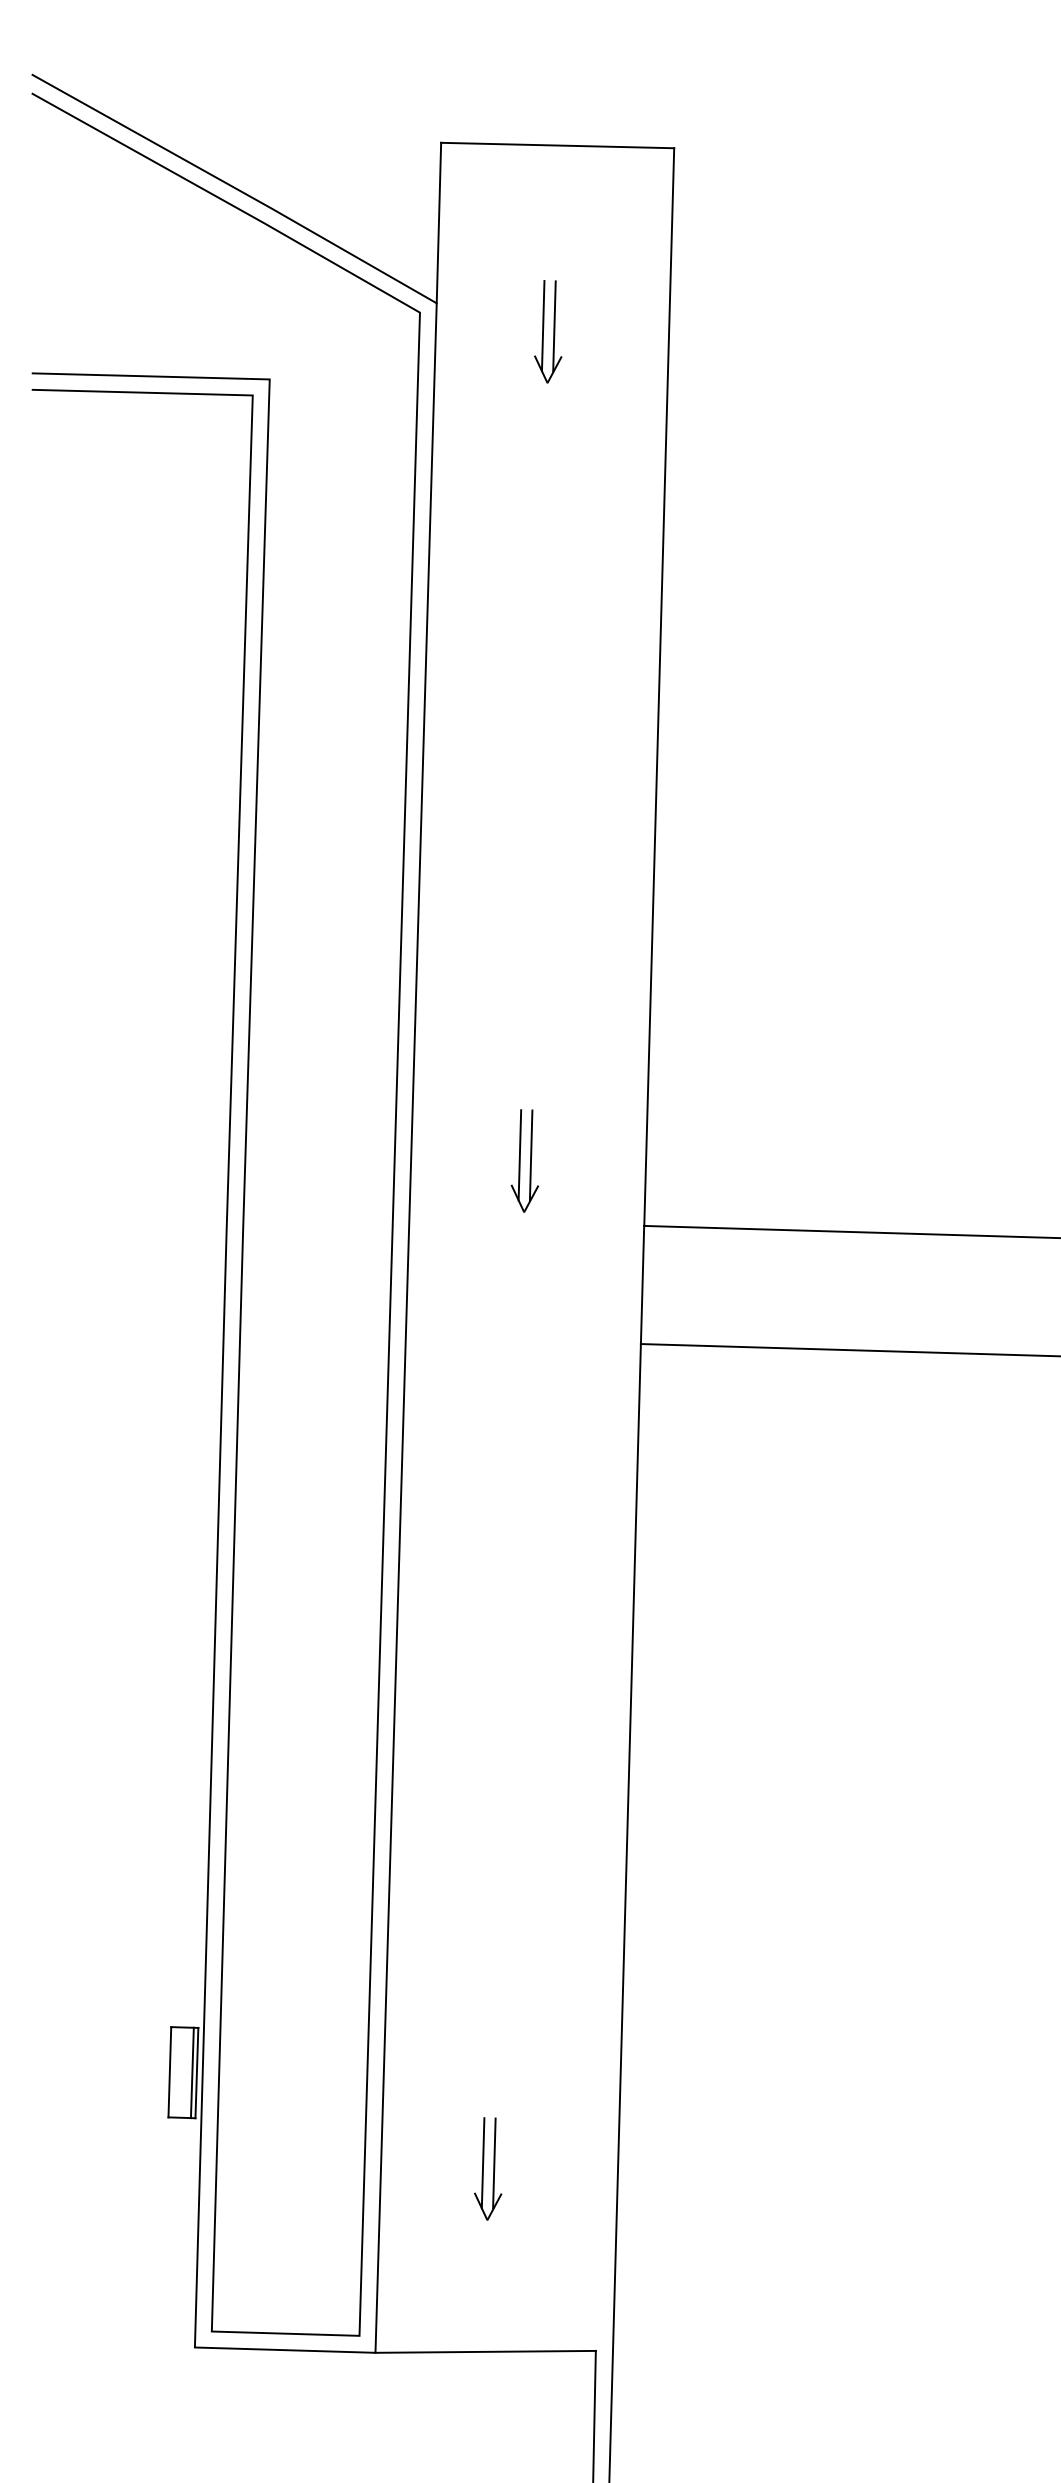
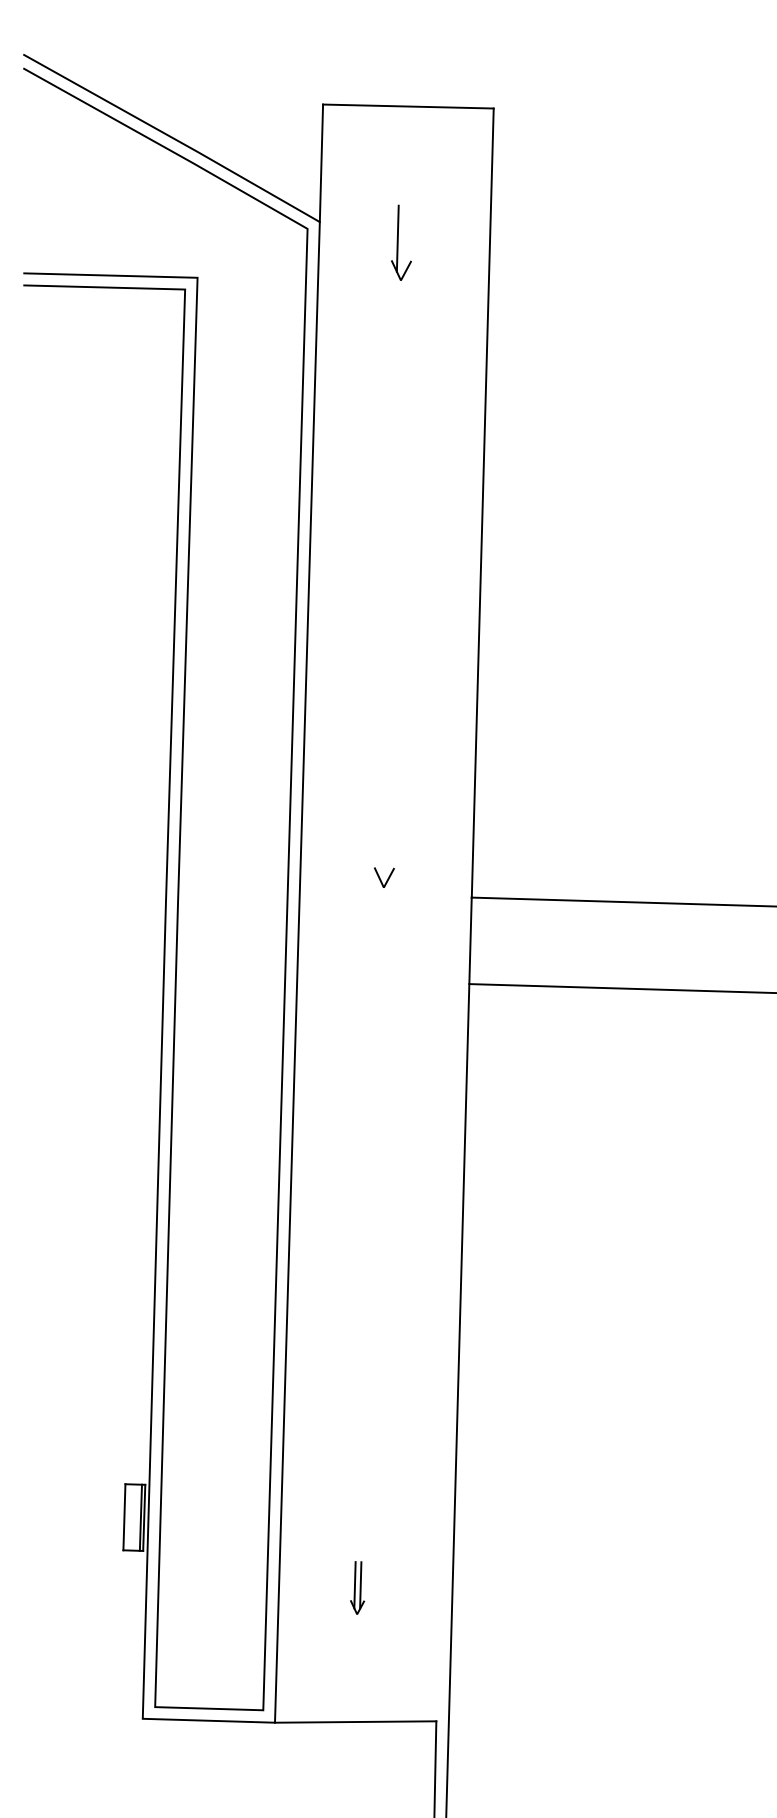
line: (554, 326) -> (406, 239), removed
line: (519, 1155) -> (380, 846), removed
line: (530, 1155) -> (388, 846), removed
part: (488, 2168) -> (357, 1587), size x0.7

